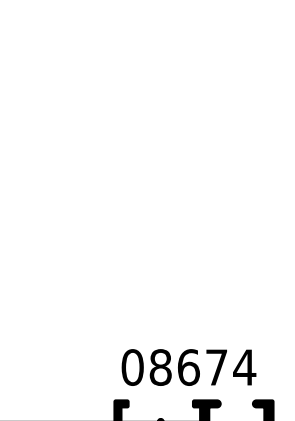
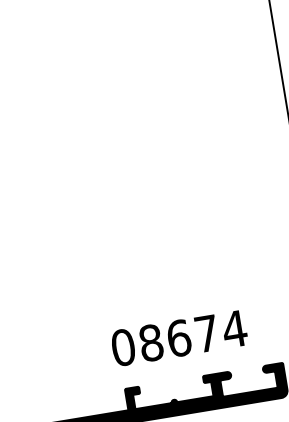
text: (188, 367) -> (178, 338), moved

